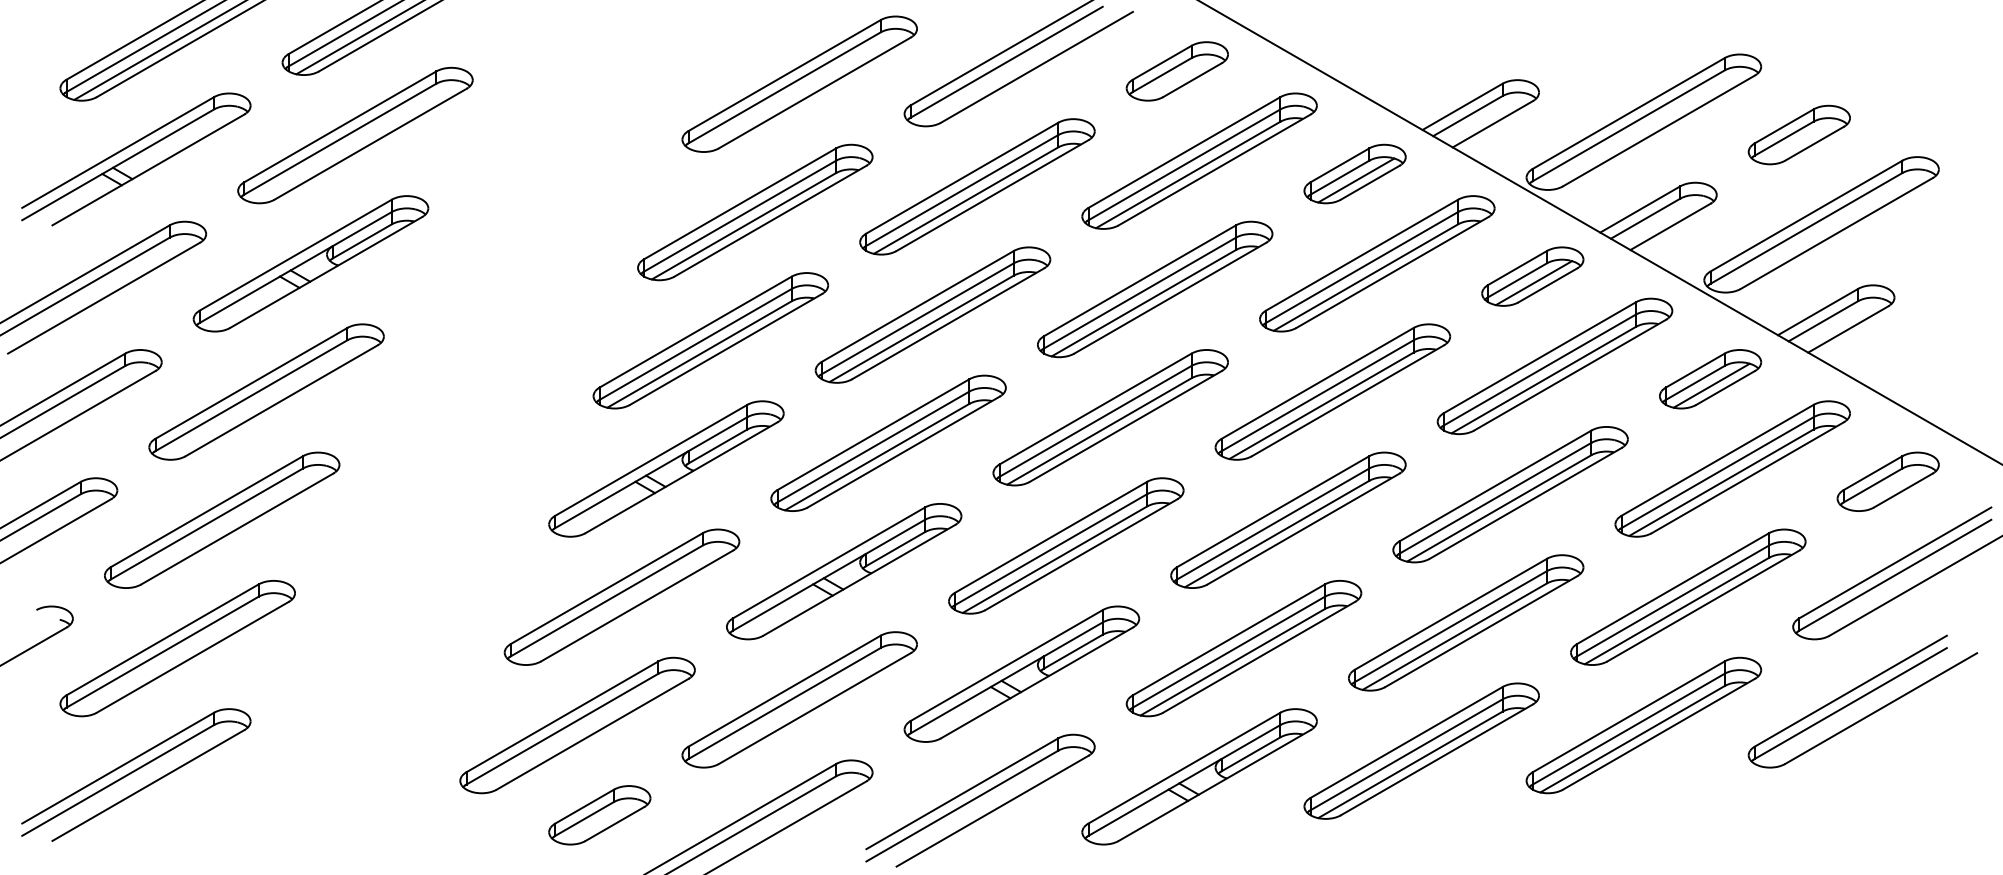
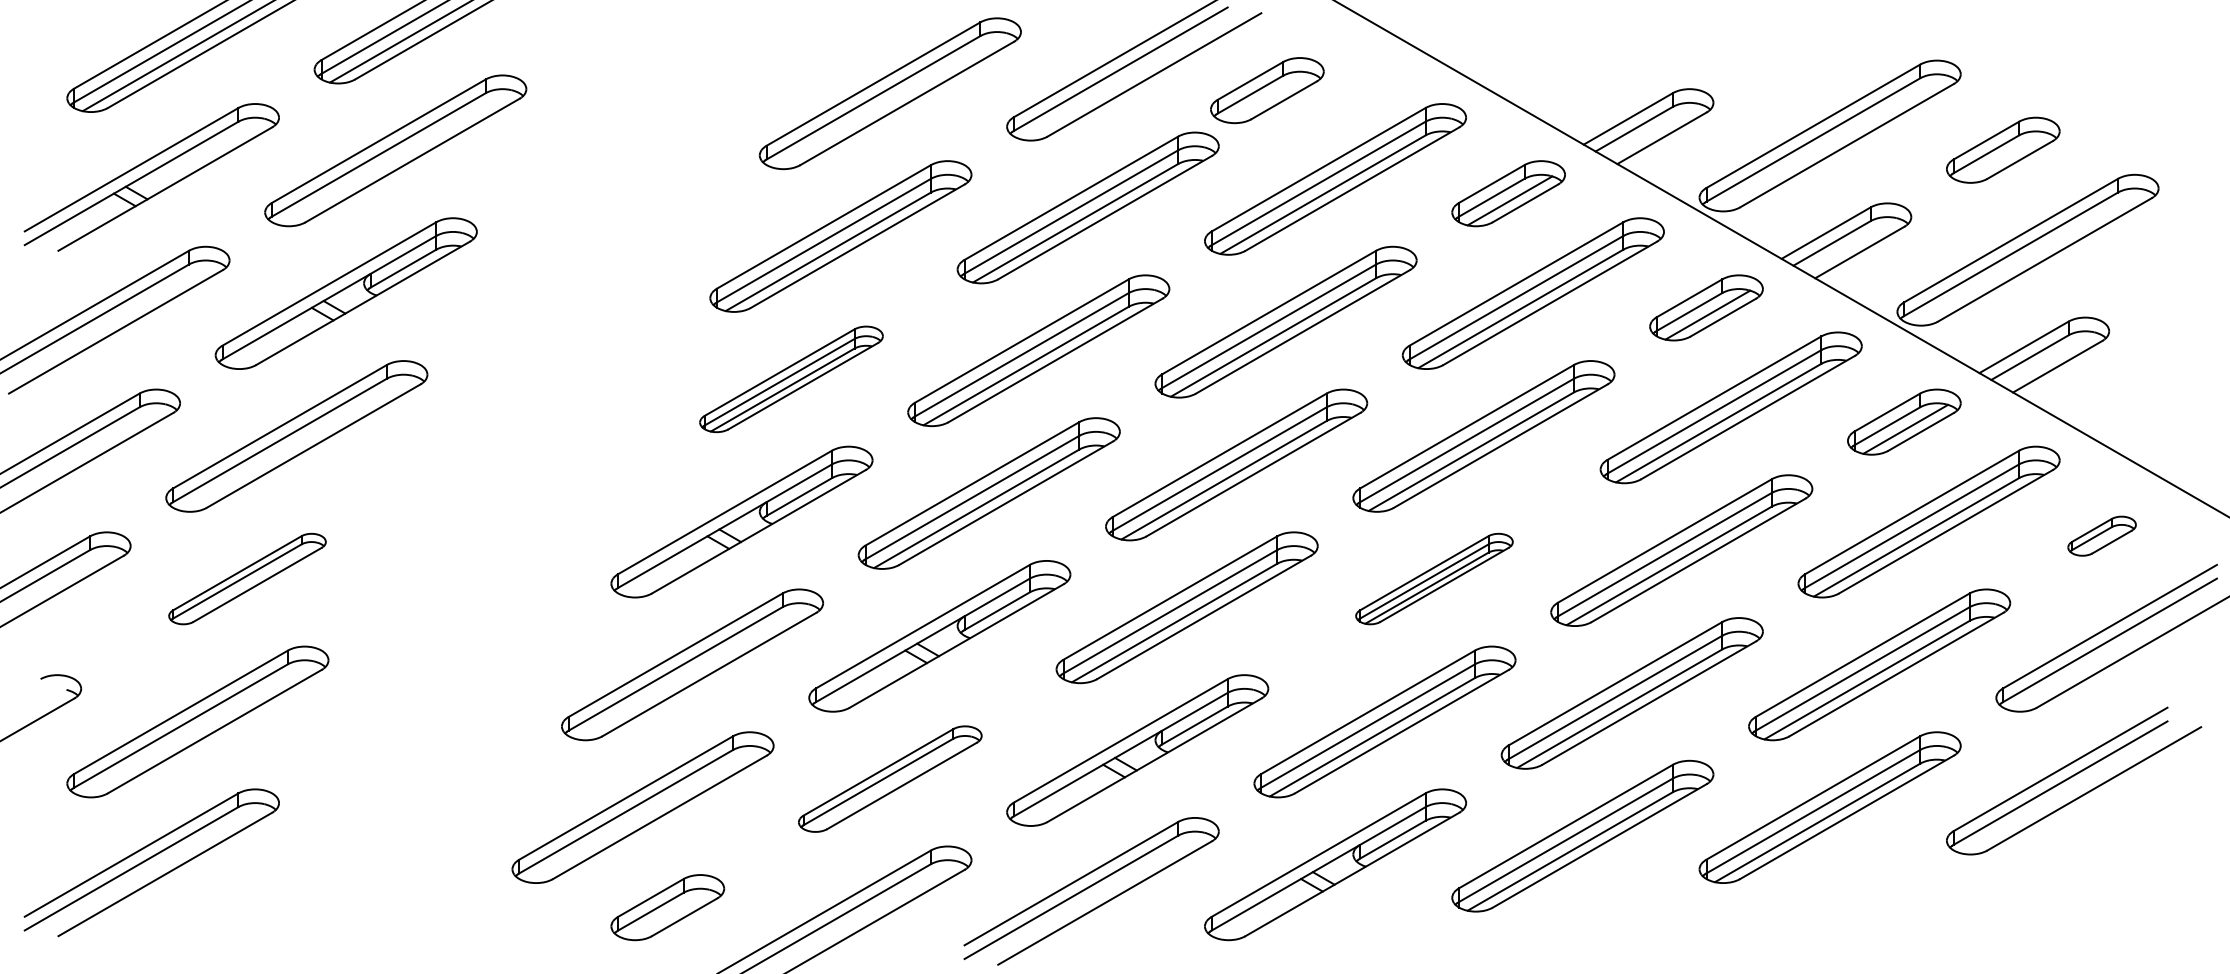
part: (1176, 71) -> (1266, 90), moved
part: (710, 340) -> (791, 379), size x0.7
part: (1887, 481) -> (2101, 535), size x0.6
part: (222, 519) -> (247, 578), size x0.6
part: (1288, 519) -> (1434, 578), size x0.6
part: (799, 699) -> (890, 778), size x0.7

